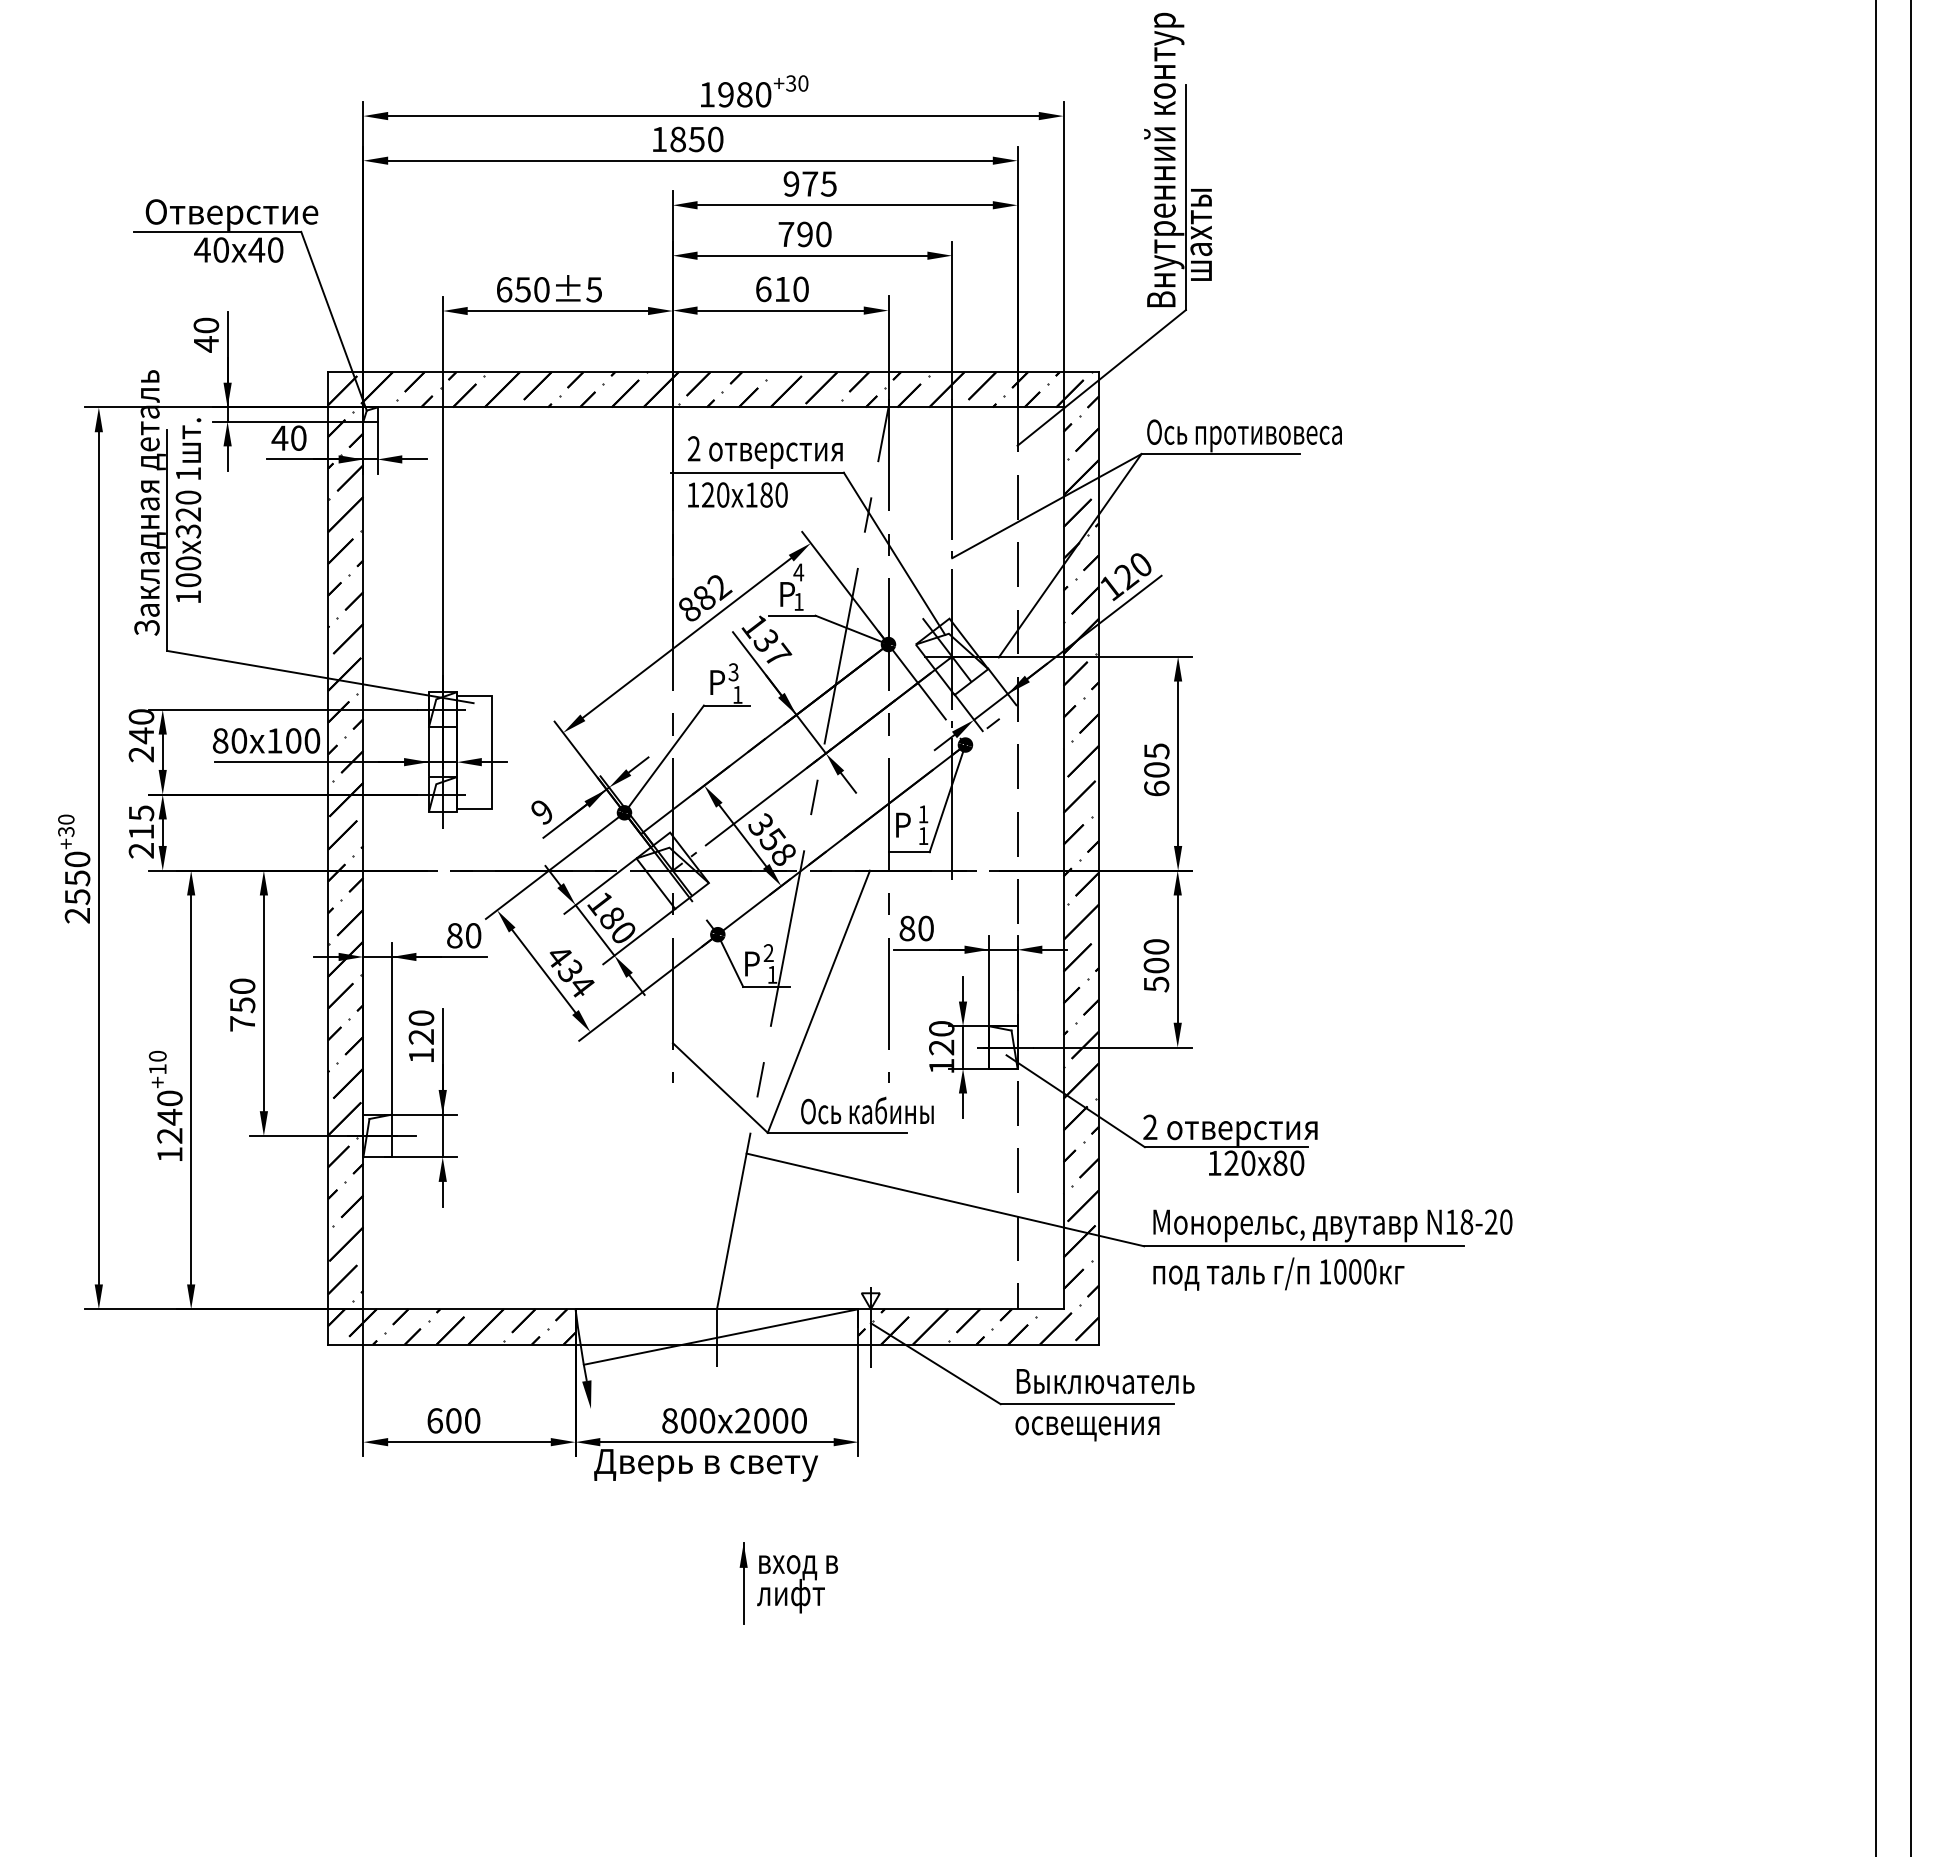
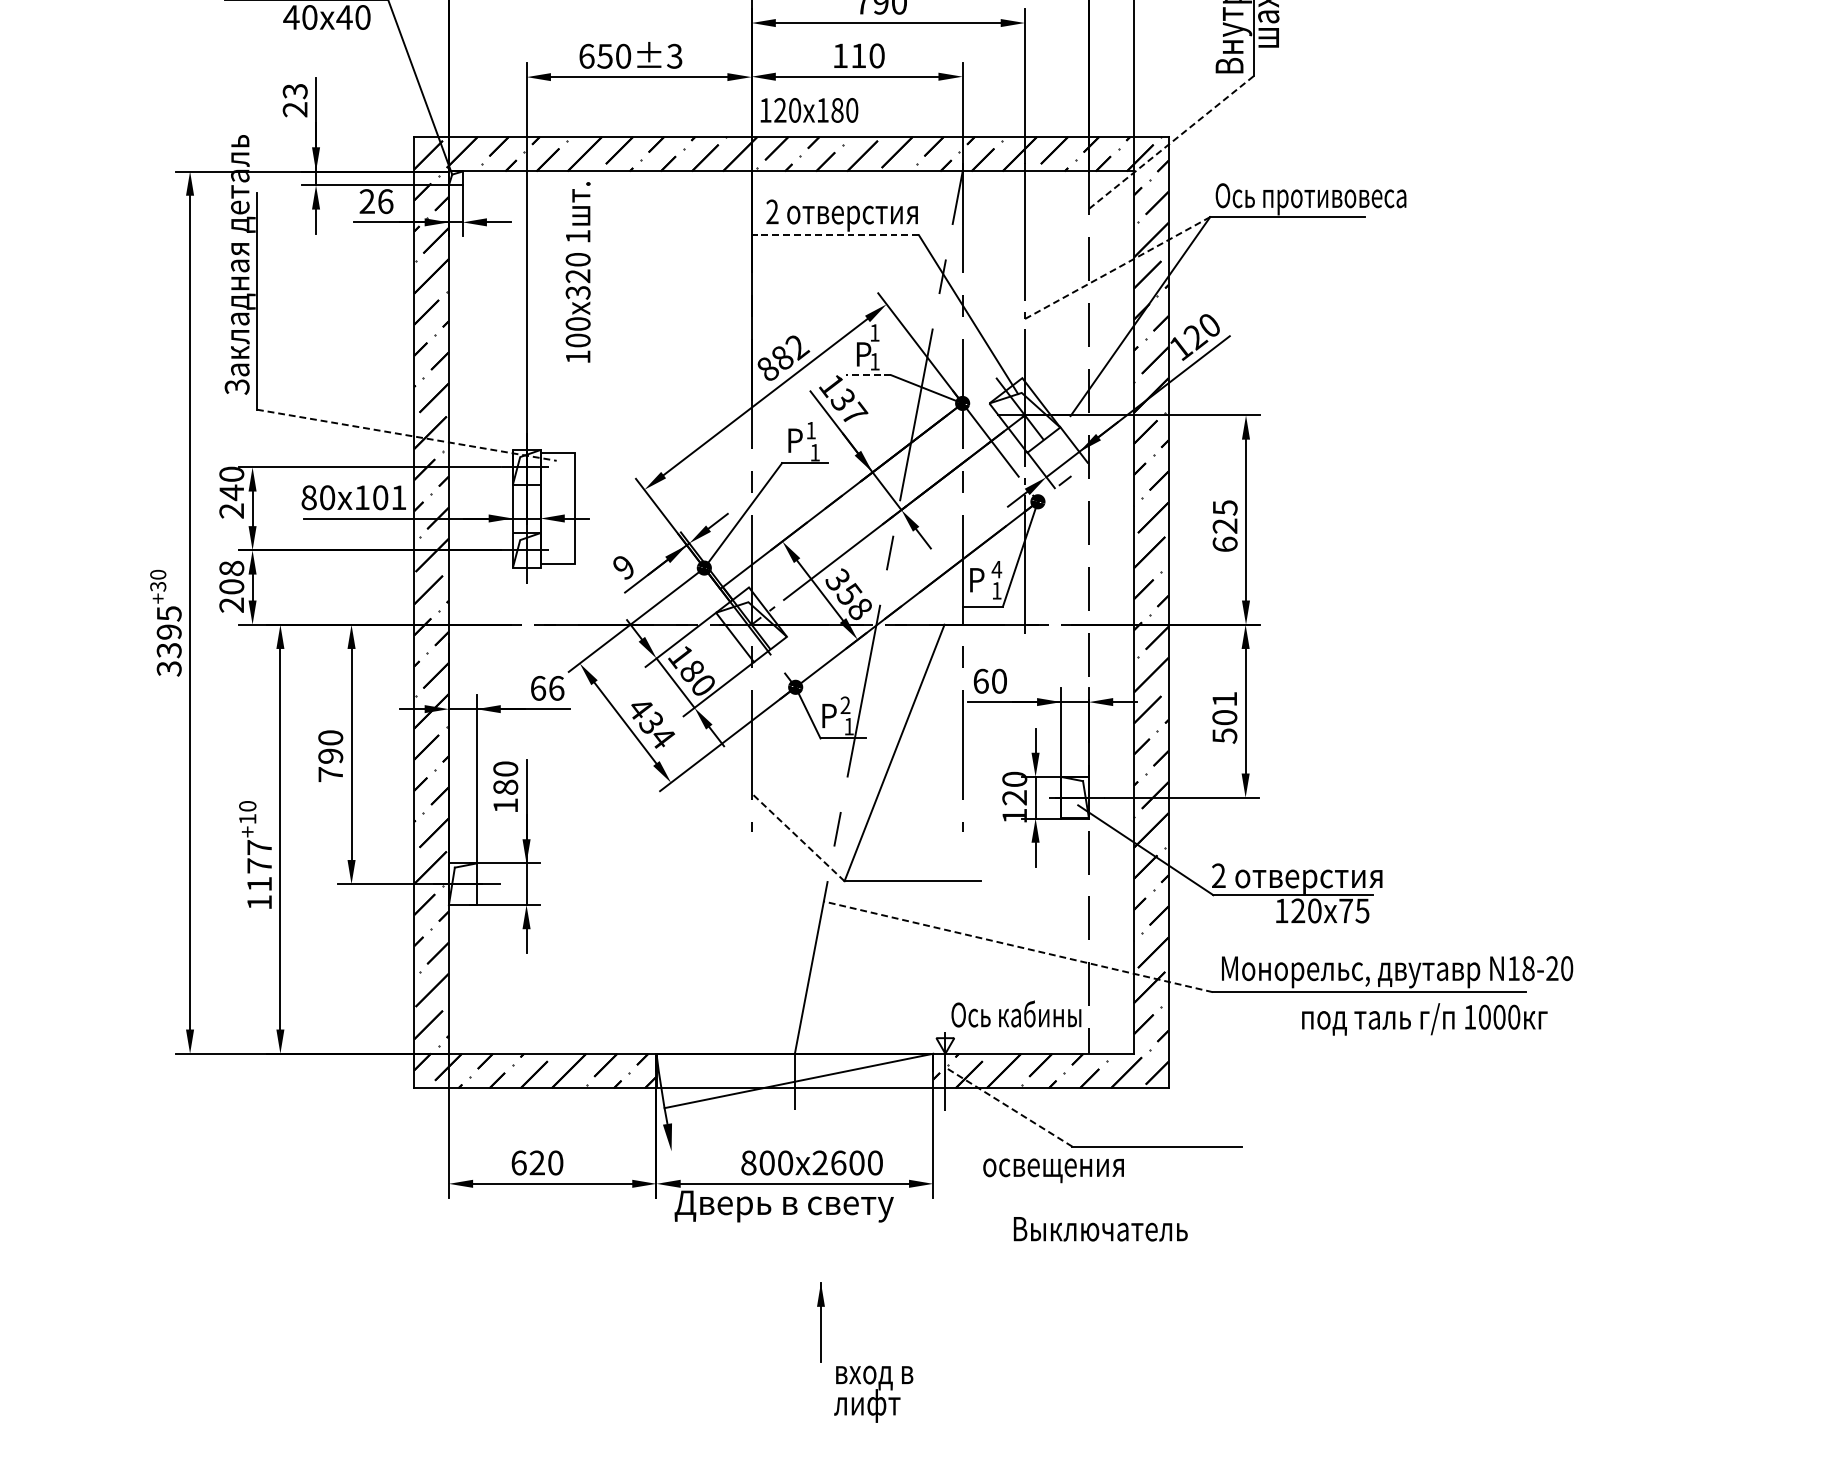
text: (593, 289) -> (674, 56), ±5 -> ±3
text: (763, 289) -> (840, 56), 610 -> 110
text: (206, 334) -> (295, 100), 40 -> 23
line: (1101, 378) -> (1171, 143), solid -> dashed
text: (288, 437) -> (375, 200), 40 -> 26
line: (757, 472) -> (834, 235), solid -> dashed
text: (737, 494) -> (809, 109), moved
line: (1046, 506) -> (1117, 268), solid -> dashed
text: (188, 510) -> (578, 272), moved
text: (798, 572) -> (874, 332), 4 -> 1
line: (791, 615) -> (867, 375), solid -> dashed
text: (733, 672) -> (811, 430), 3 -> 1
line: (320, 677) -> (406, 435), solid -> dashed
text: (312, 740) -> (399, 497), x100 -> x101
text: (1156, 769) -> (1224, 525), 605 -> 625
text: (923, 814) -> (996, 569), 1 -> 4
text: (141, 822) -> (231, 577), 215 -> 208
text: (77, 887) -> (169, 641), 2550 -> 3395
text: (907, 928) -> (981, 681), 80 -> 60
text: (464, 935) -> (547, 688), 80 -> 66
text: (1156, 946) -> (1224, 698), 500 -> 501
text: (242, 1005) -> (330, 756), 750 -> 790
text: (421, 1036) -> (505, 786), 120 -> 180
line: (720, 1087) -> (798, 836), solid -> dashed
text: (867, 1110) -> (1016, 1013), moved
text: (169, 1116) -> (259, 865), 1240 -> 1177
text: (1288, 1162) -> (1354, 910), 80 -> 75
line: (944, 1199) -> (1017, 946), solid -> dashed
text: (1278, 1273) -> (1424, 1018), moved
line: (935, 1363) -> (1008, 1106), solid -> dashed
text: (1105, 1381) -> (1100, 1229), moved
text: (453, 1420) -> (537, 1162), 600 -> 620
text: (761, 1420) -> (838, 1162), x2000 -> x2600
text: (1087, 1428) -> (1053, 1170), moved
text: (797, 1584) -> (873, 1394), moved

